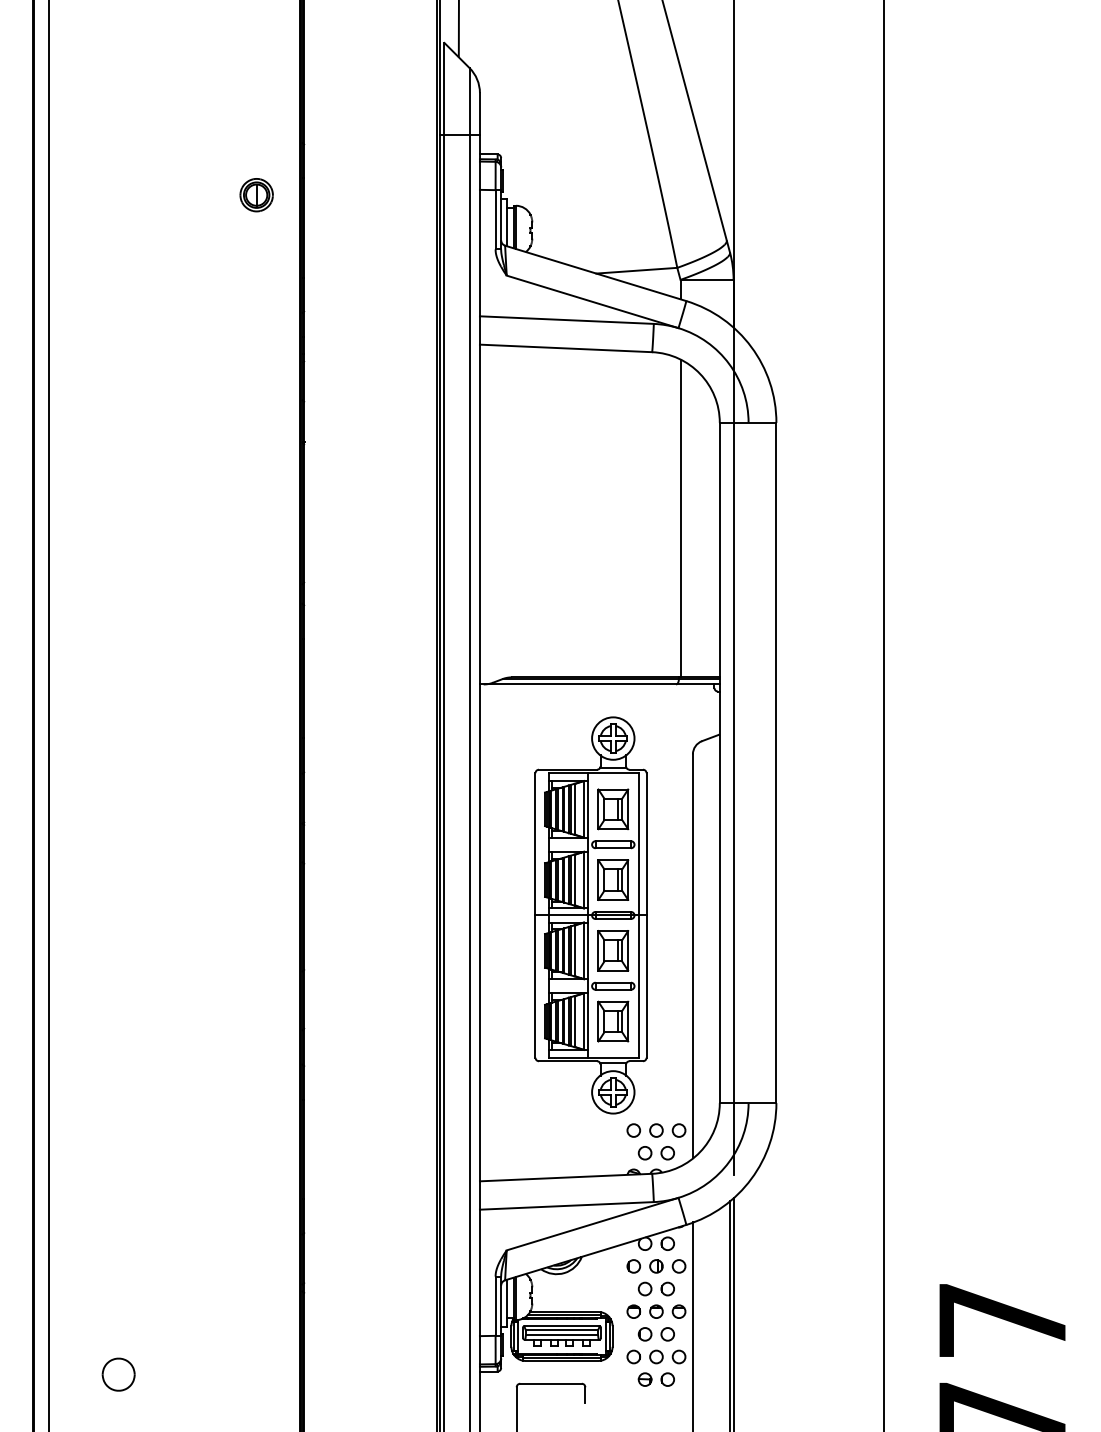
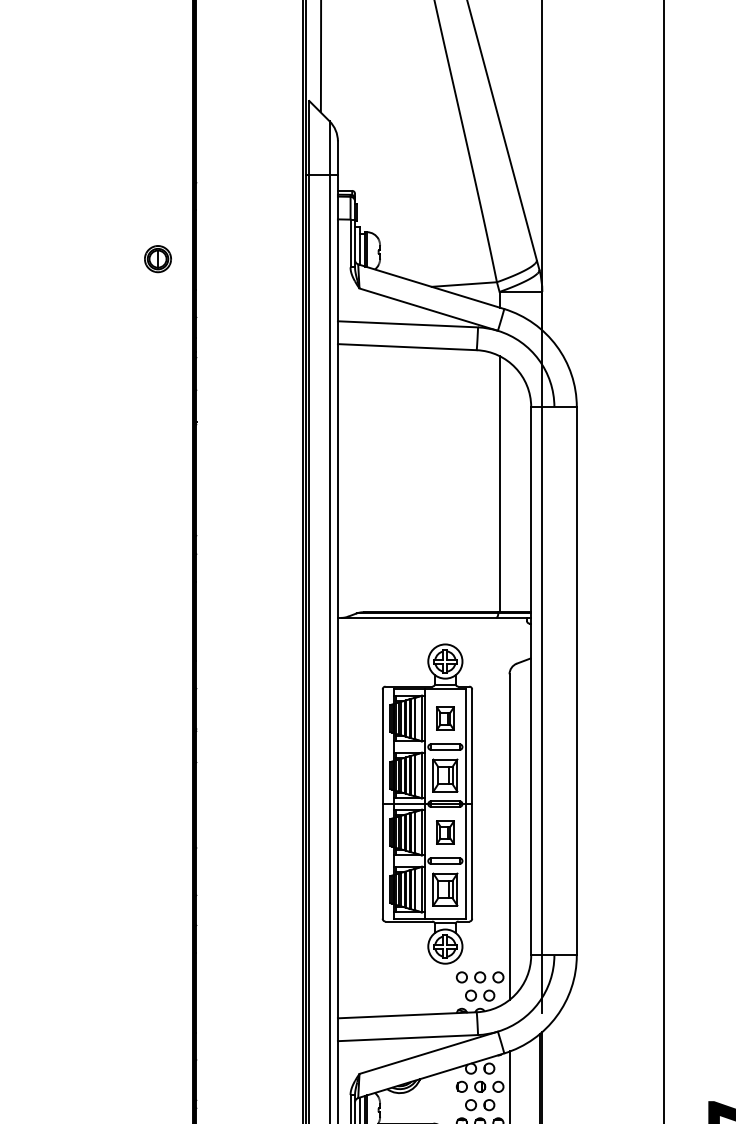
part: (256, 195) -> (157, 259), moved
part: (613, 809) -> (445, 718), size x0.7
part: (613, 950) -> (445, 832), size x0.7

